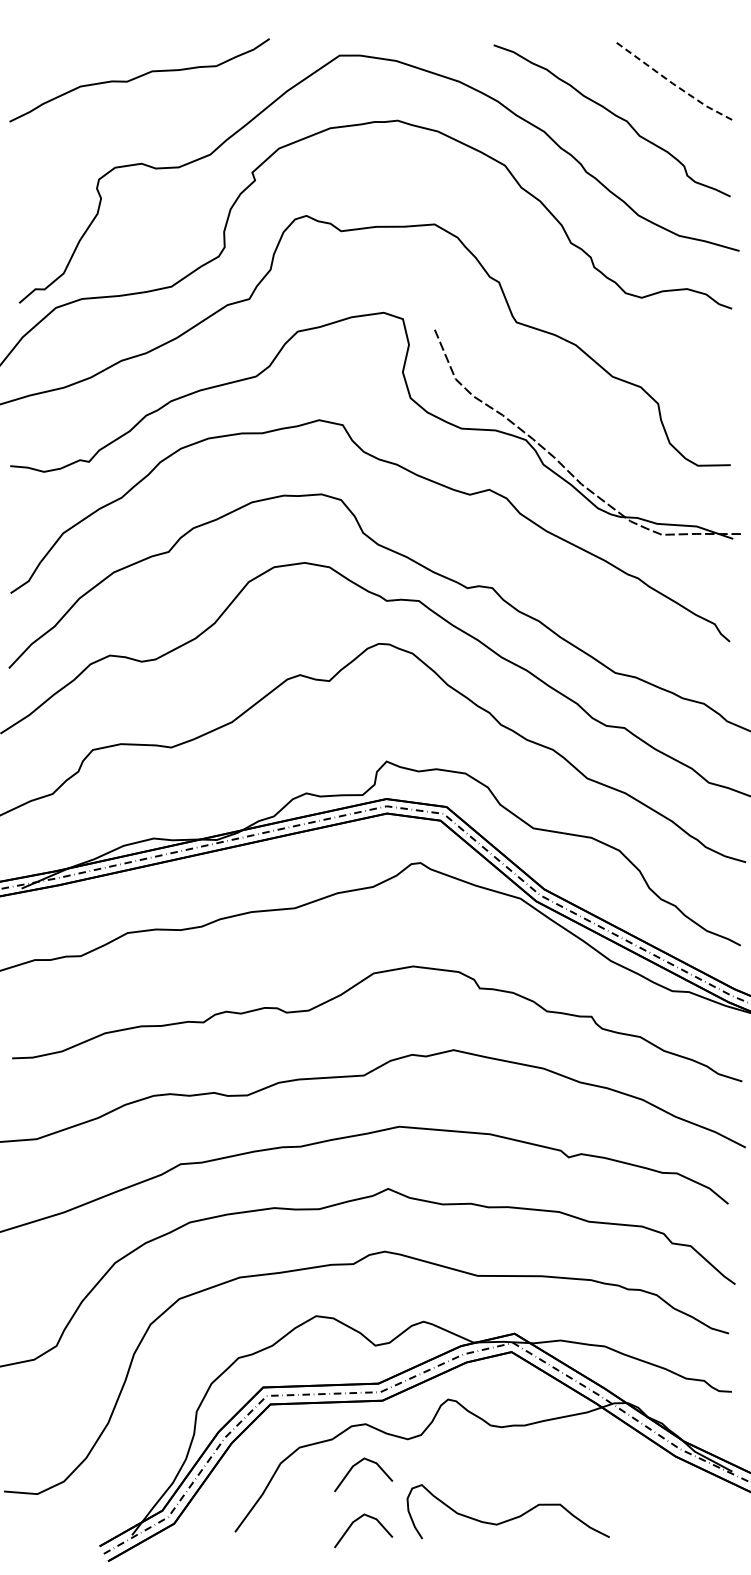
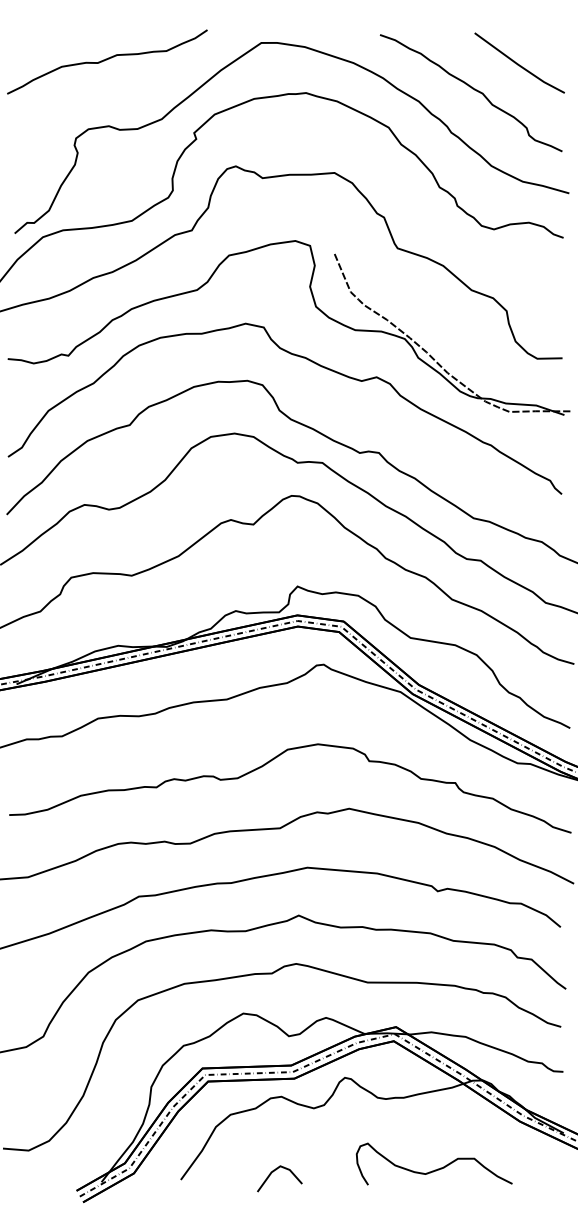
line: (674, 84) -> (519, 65), dashed -> solid
line: (356, 1465) -> (274, 1128), removed
curve: (510, 1518) -> (436, 1169), moved

